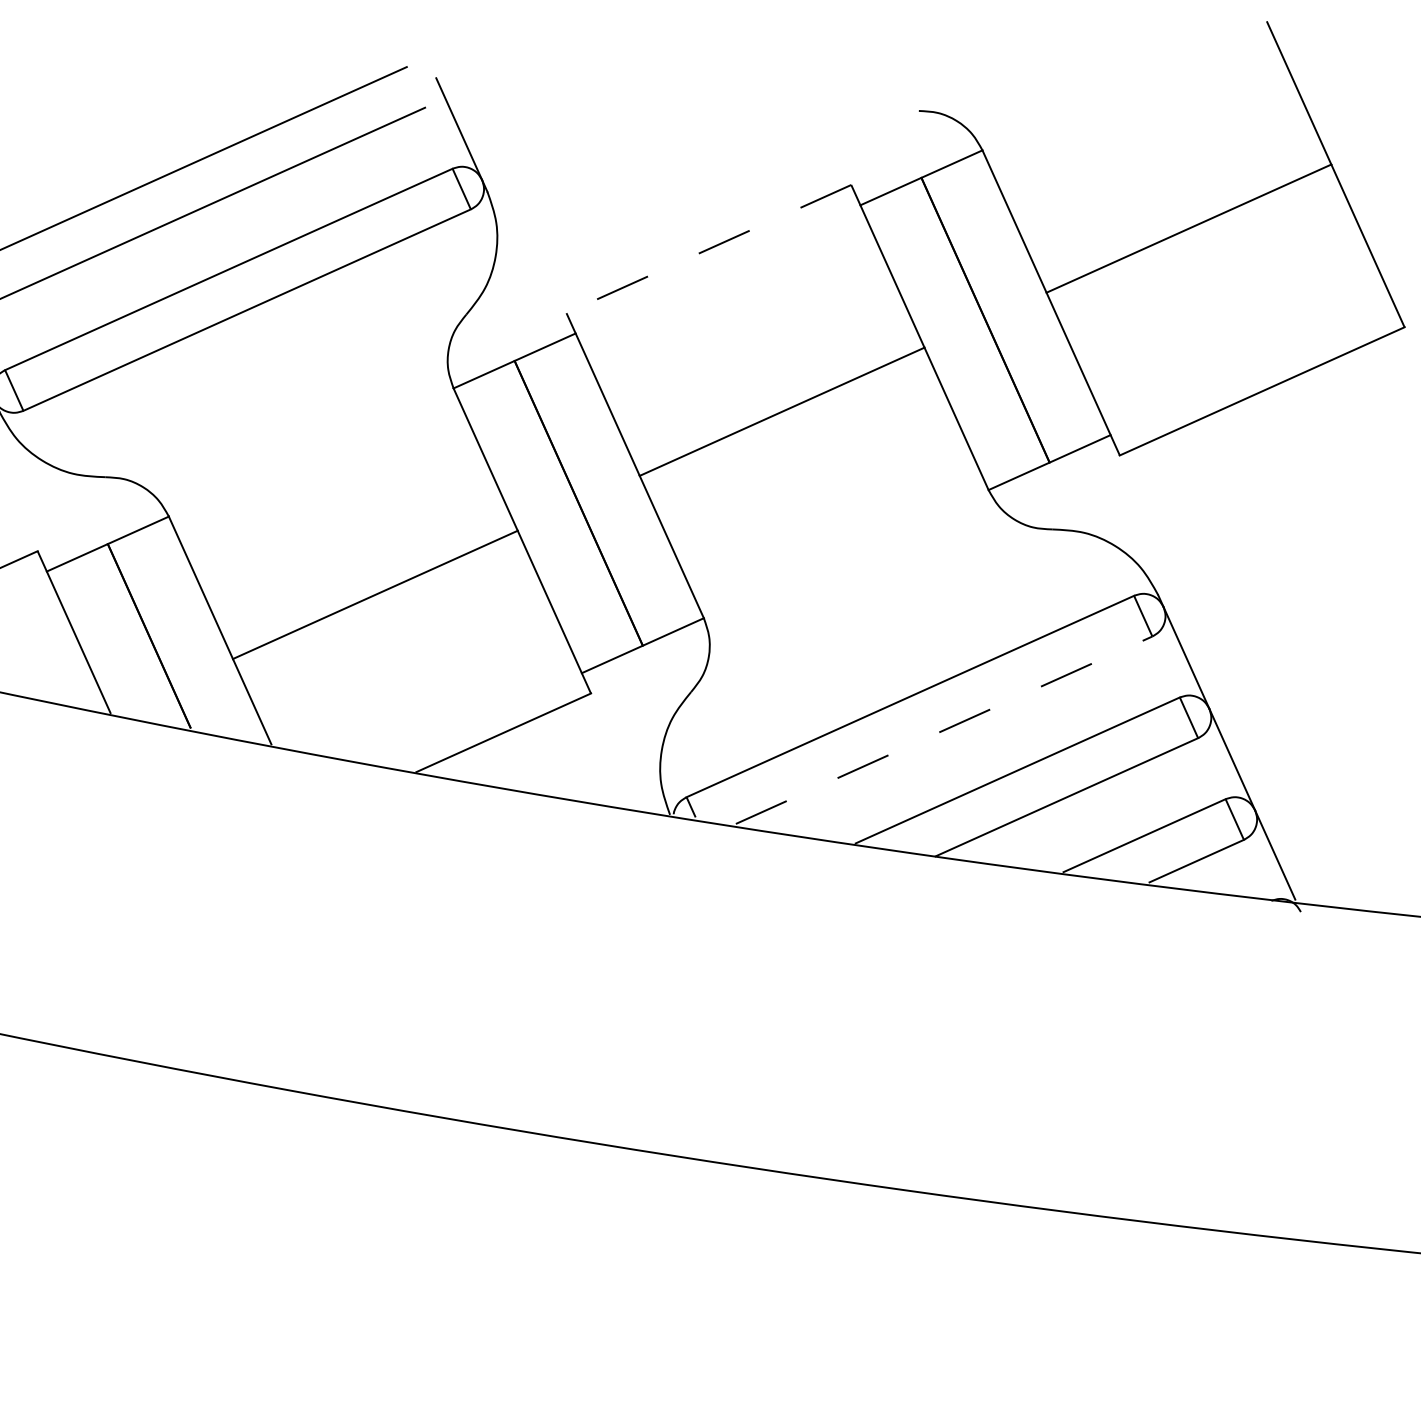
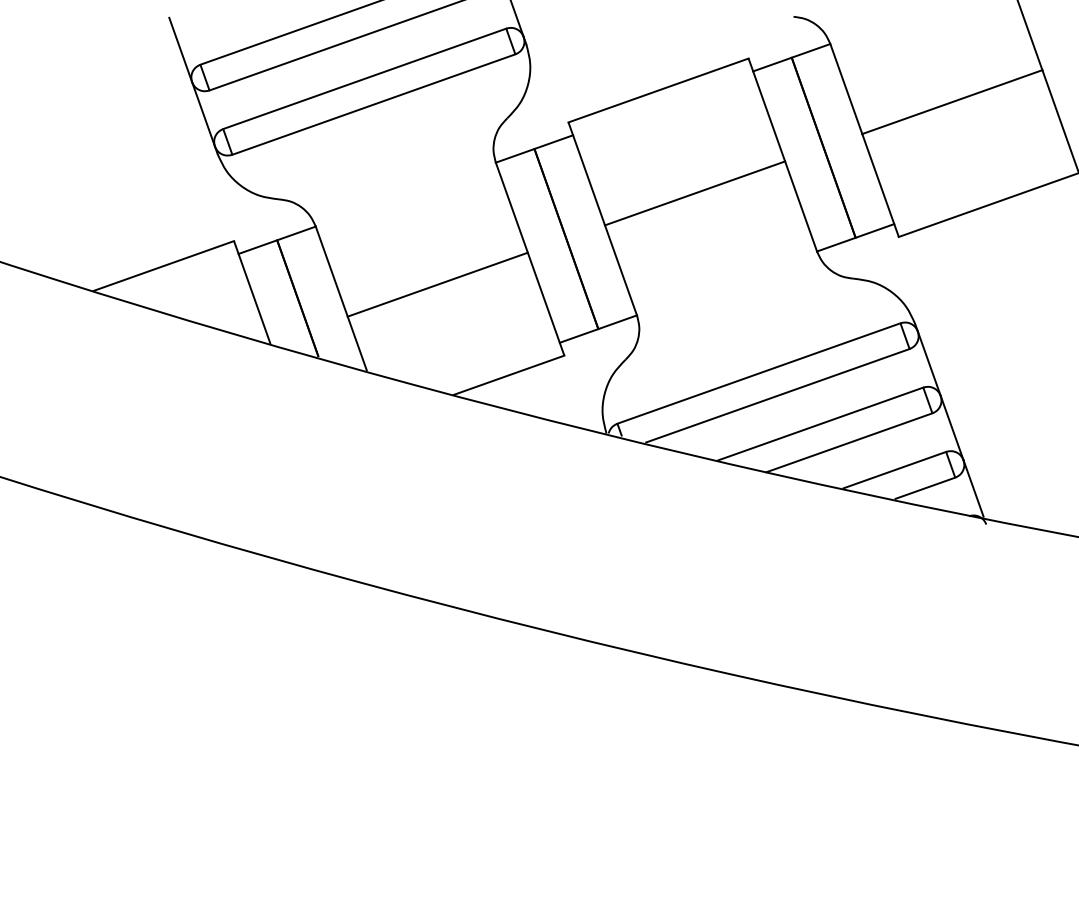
line: (708, 249) -> (658, 90), dashed -> solid
line: (943, 729) -> (777, 395), dashed -> solid

